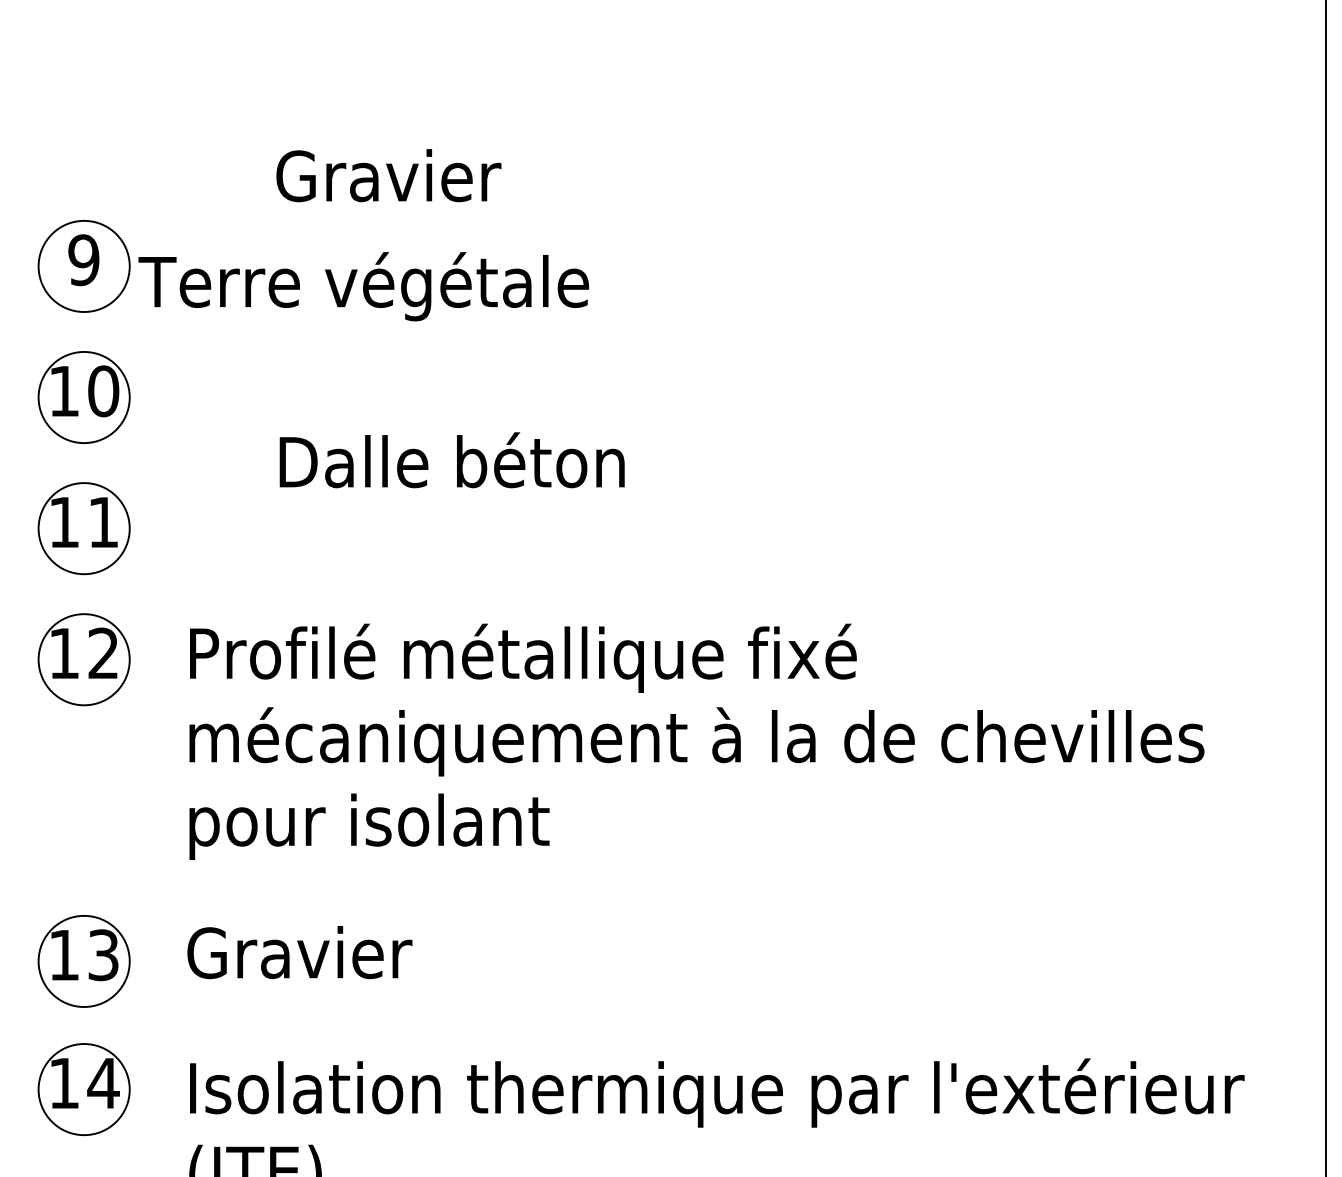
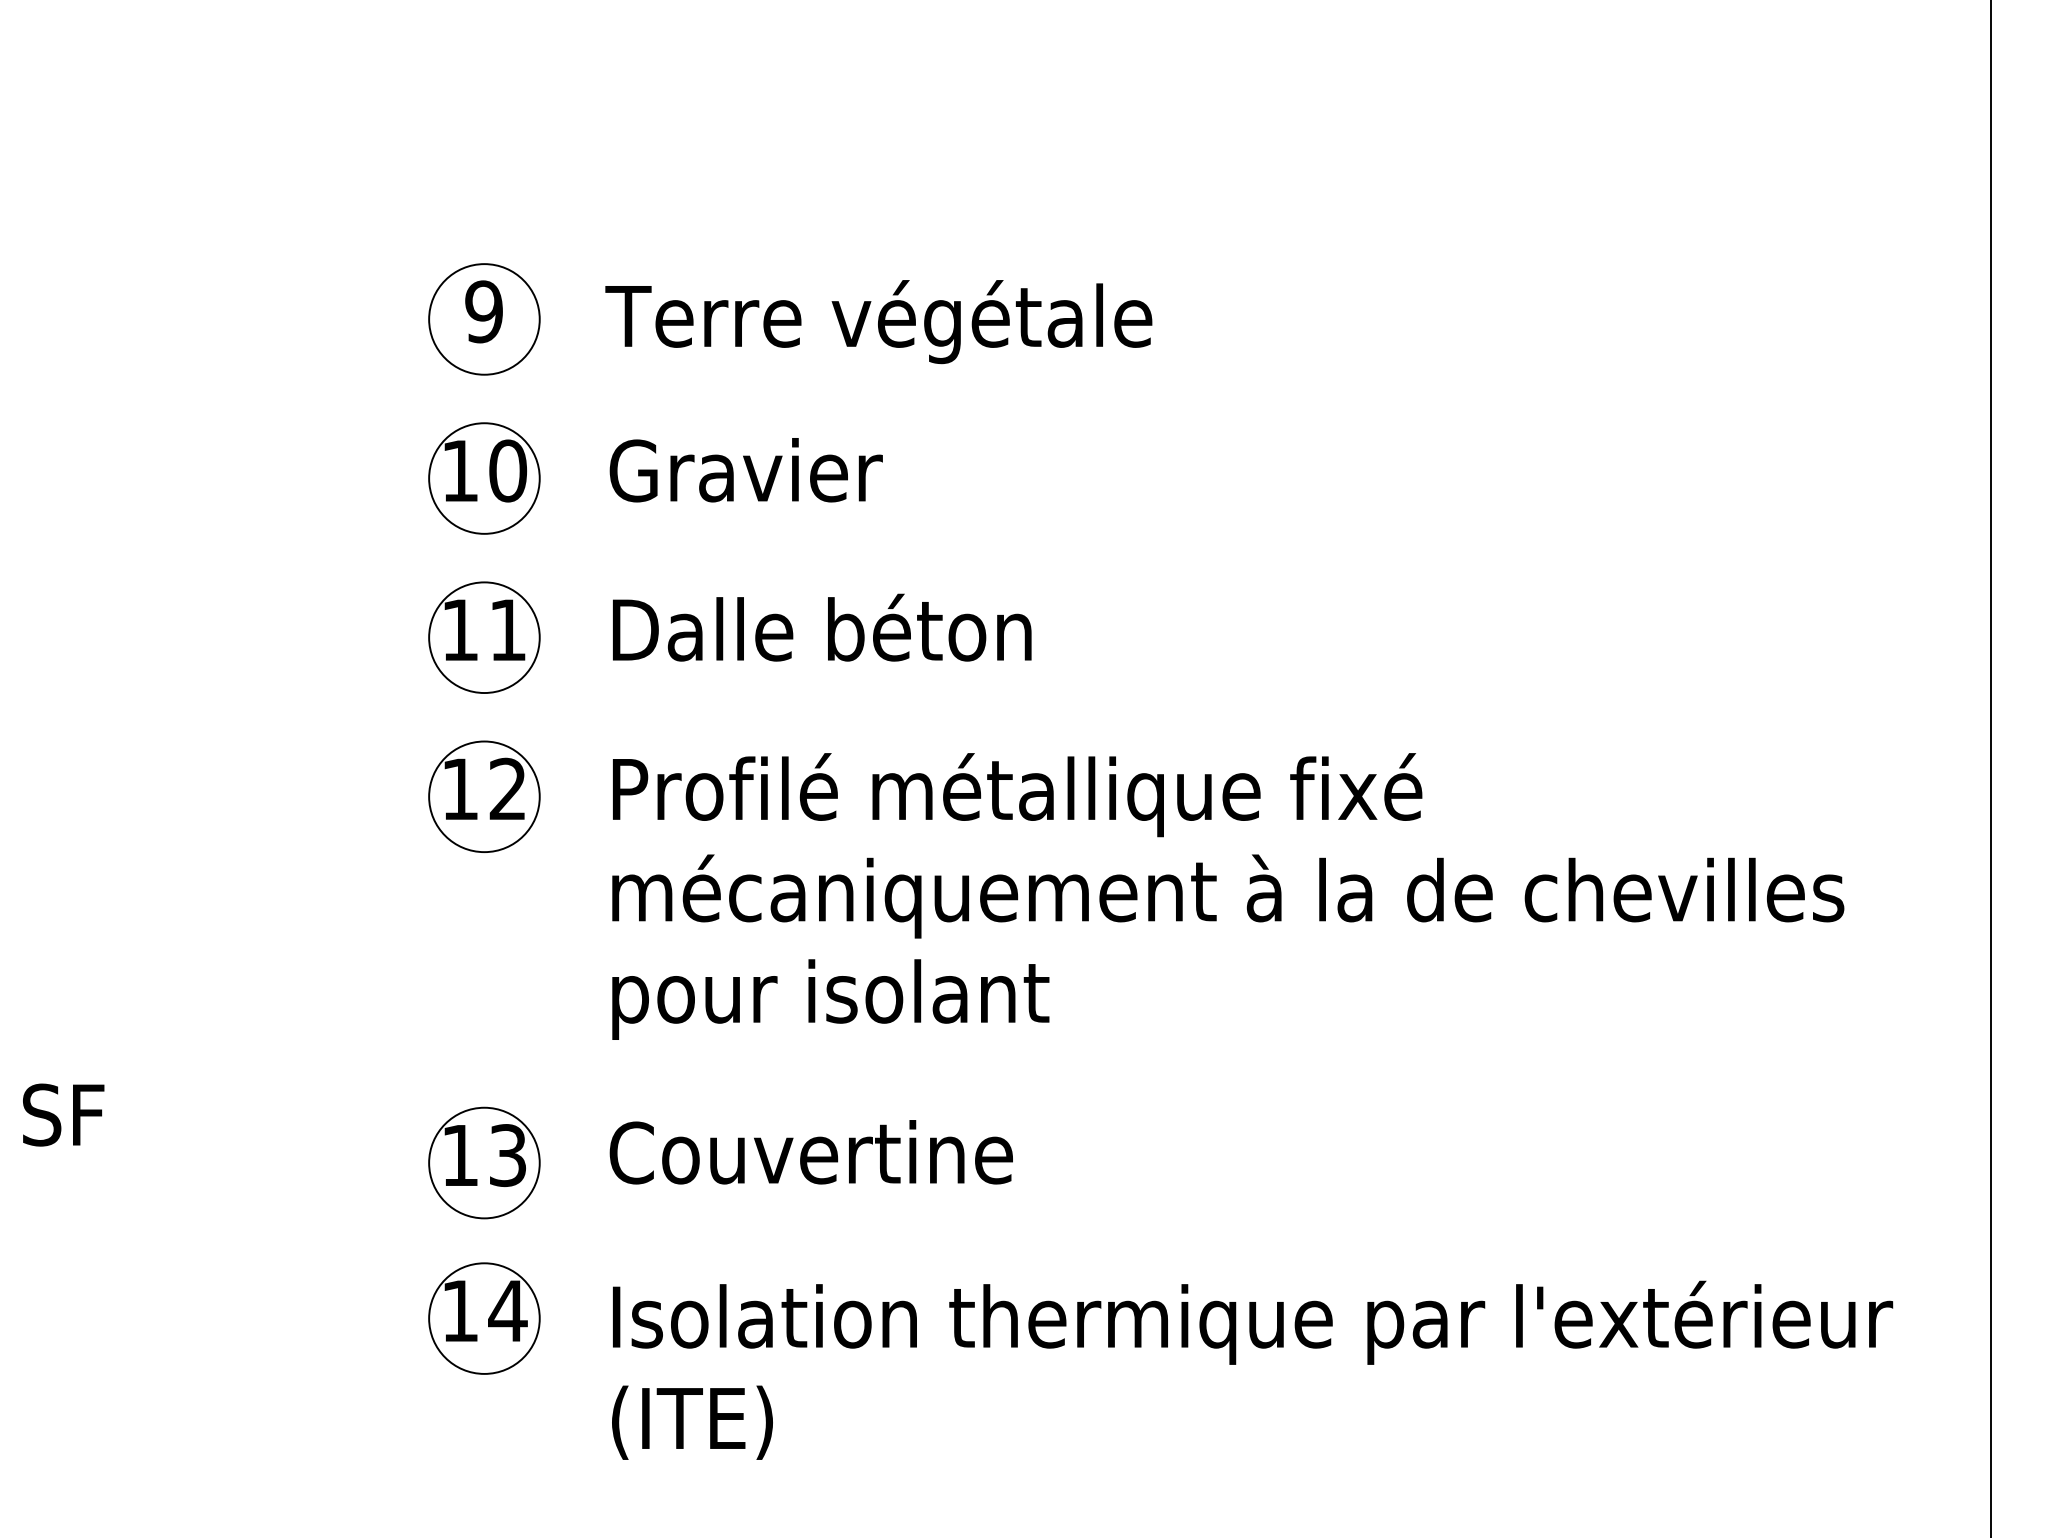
text: (388, 175) -> (745, 470), moved
text: (363, 287) -> (878, 322), moved
text: (452, 460) -> (822, 627), moved
text: (360, 952) -> (819, 1152), Gravier -> Couvertine

